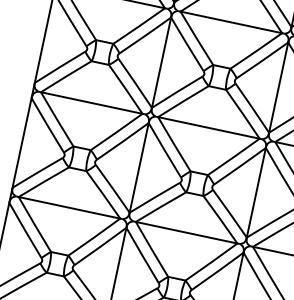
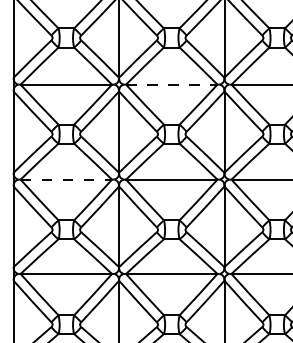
line: (231, 22) -> (171, 84), solid -> dashed
line: (91, 102) -> (66, 179), solid -> dashed

